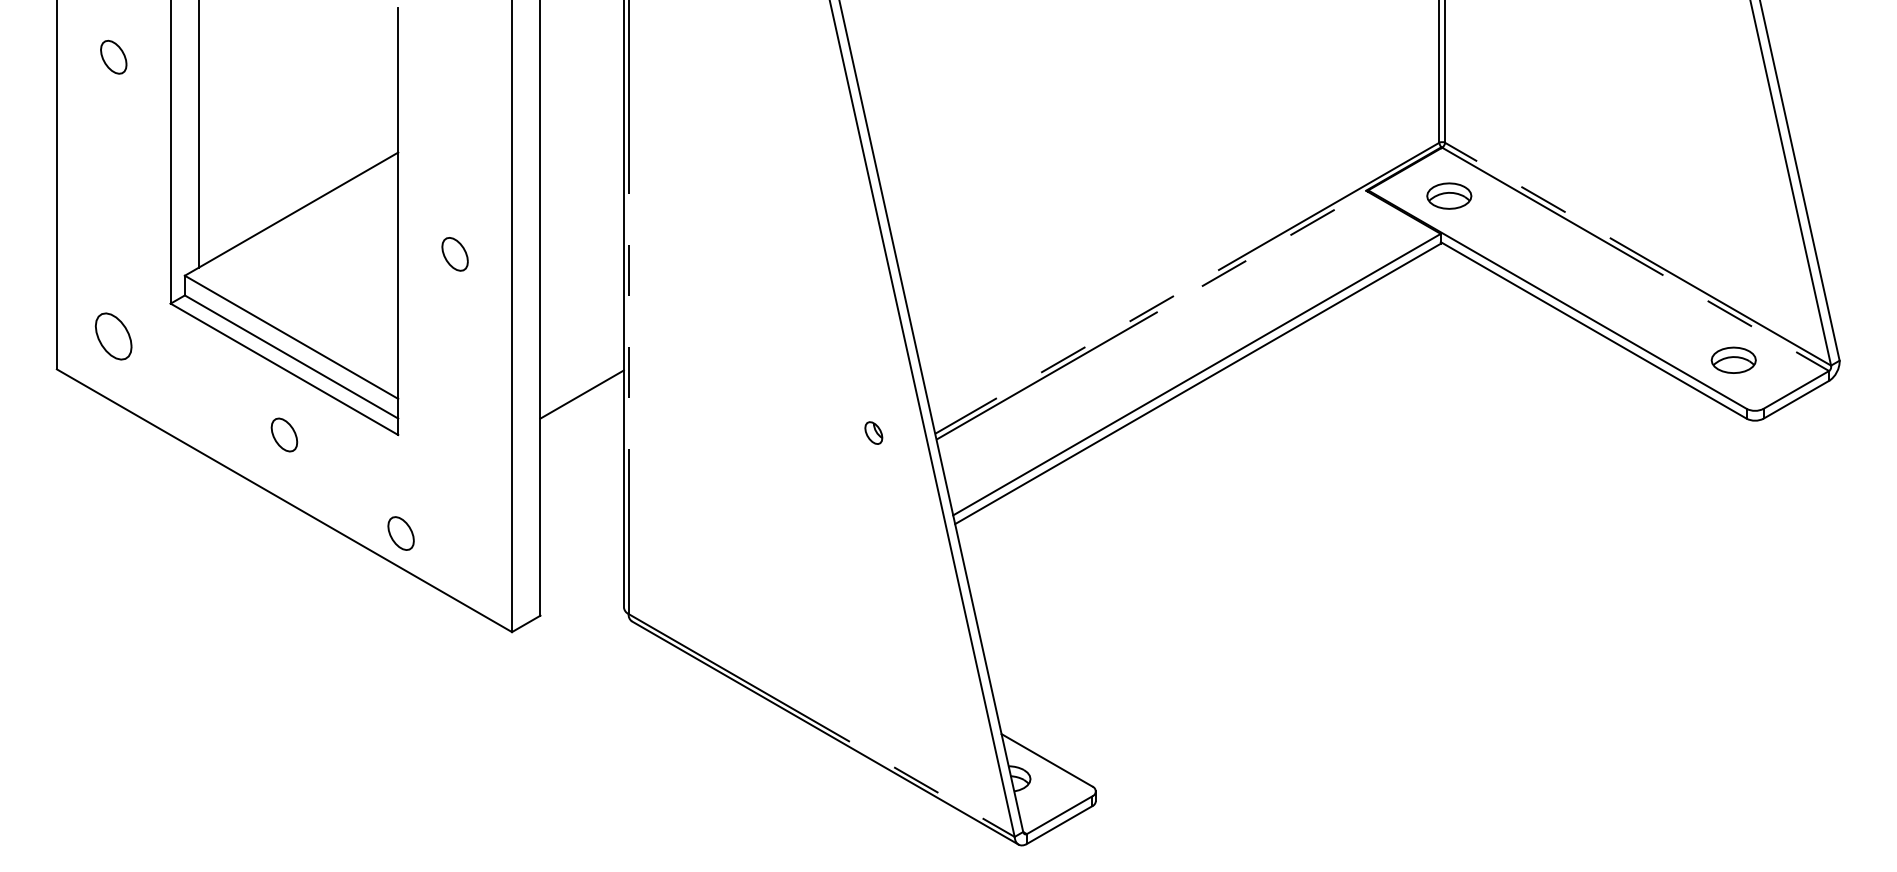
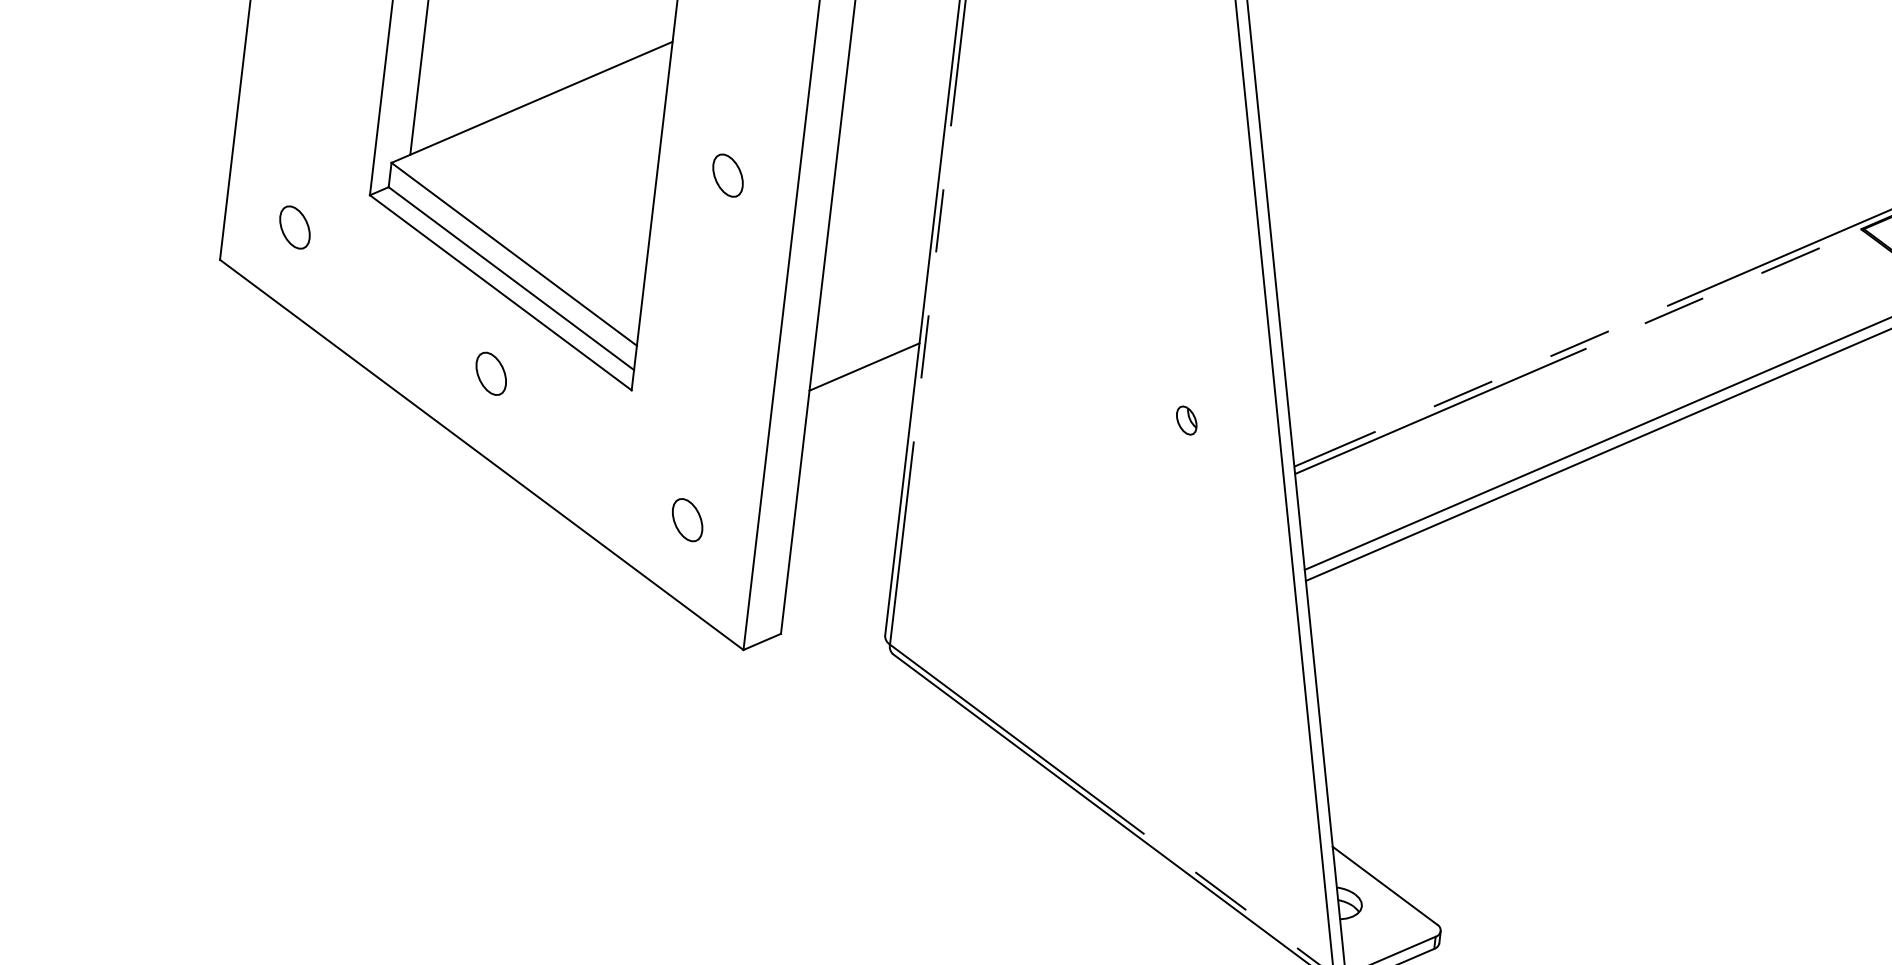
part: (113, 336) -> (294, 227), size x0.71
part: (873, 432) -> (1186, 419), moved
part: (400, 533) -> (686, 519), moved

